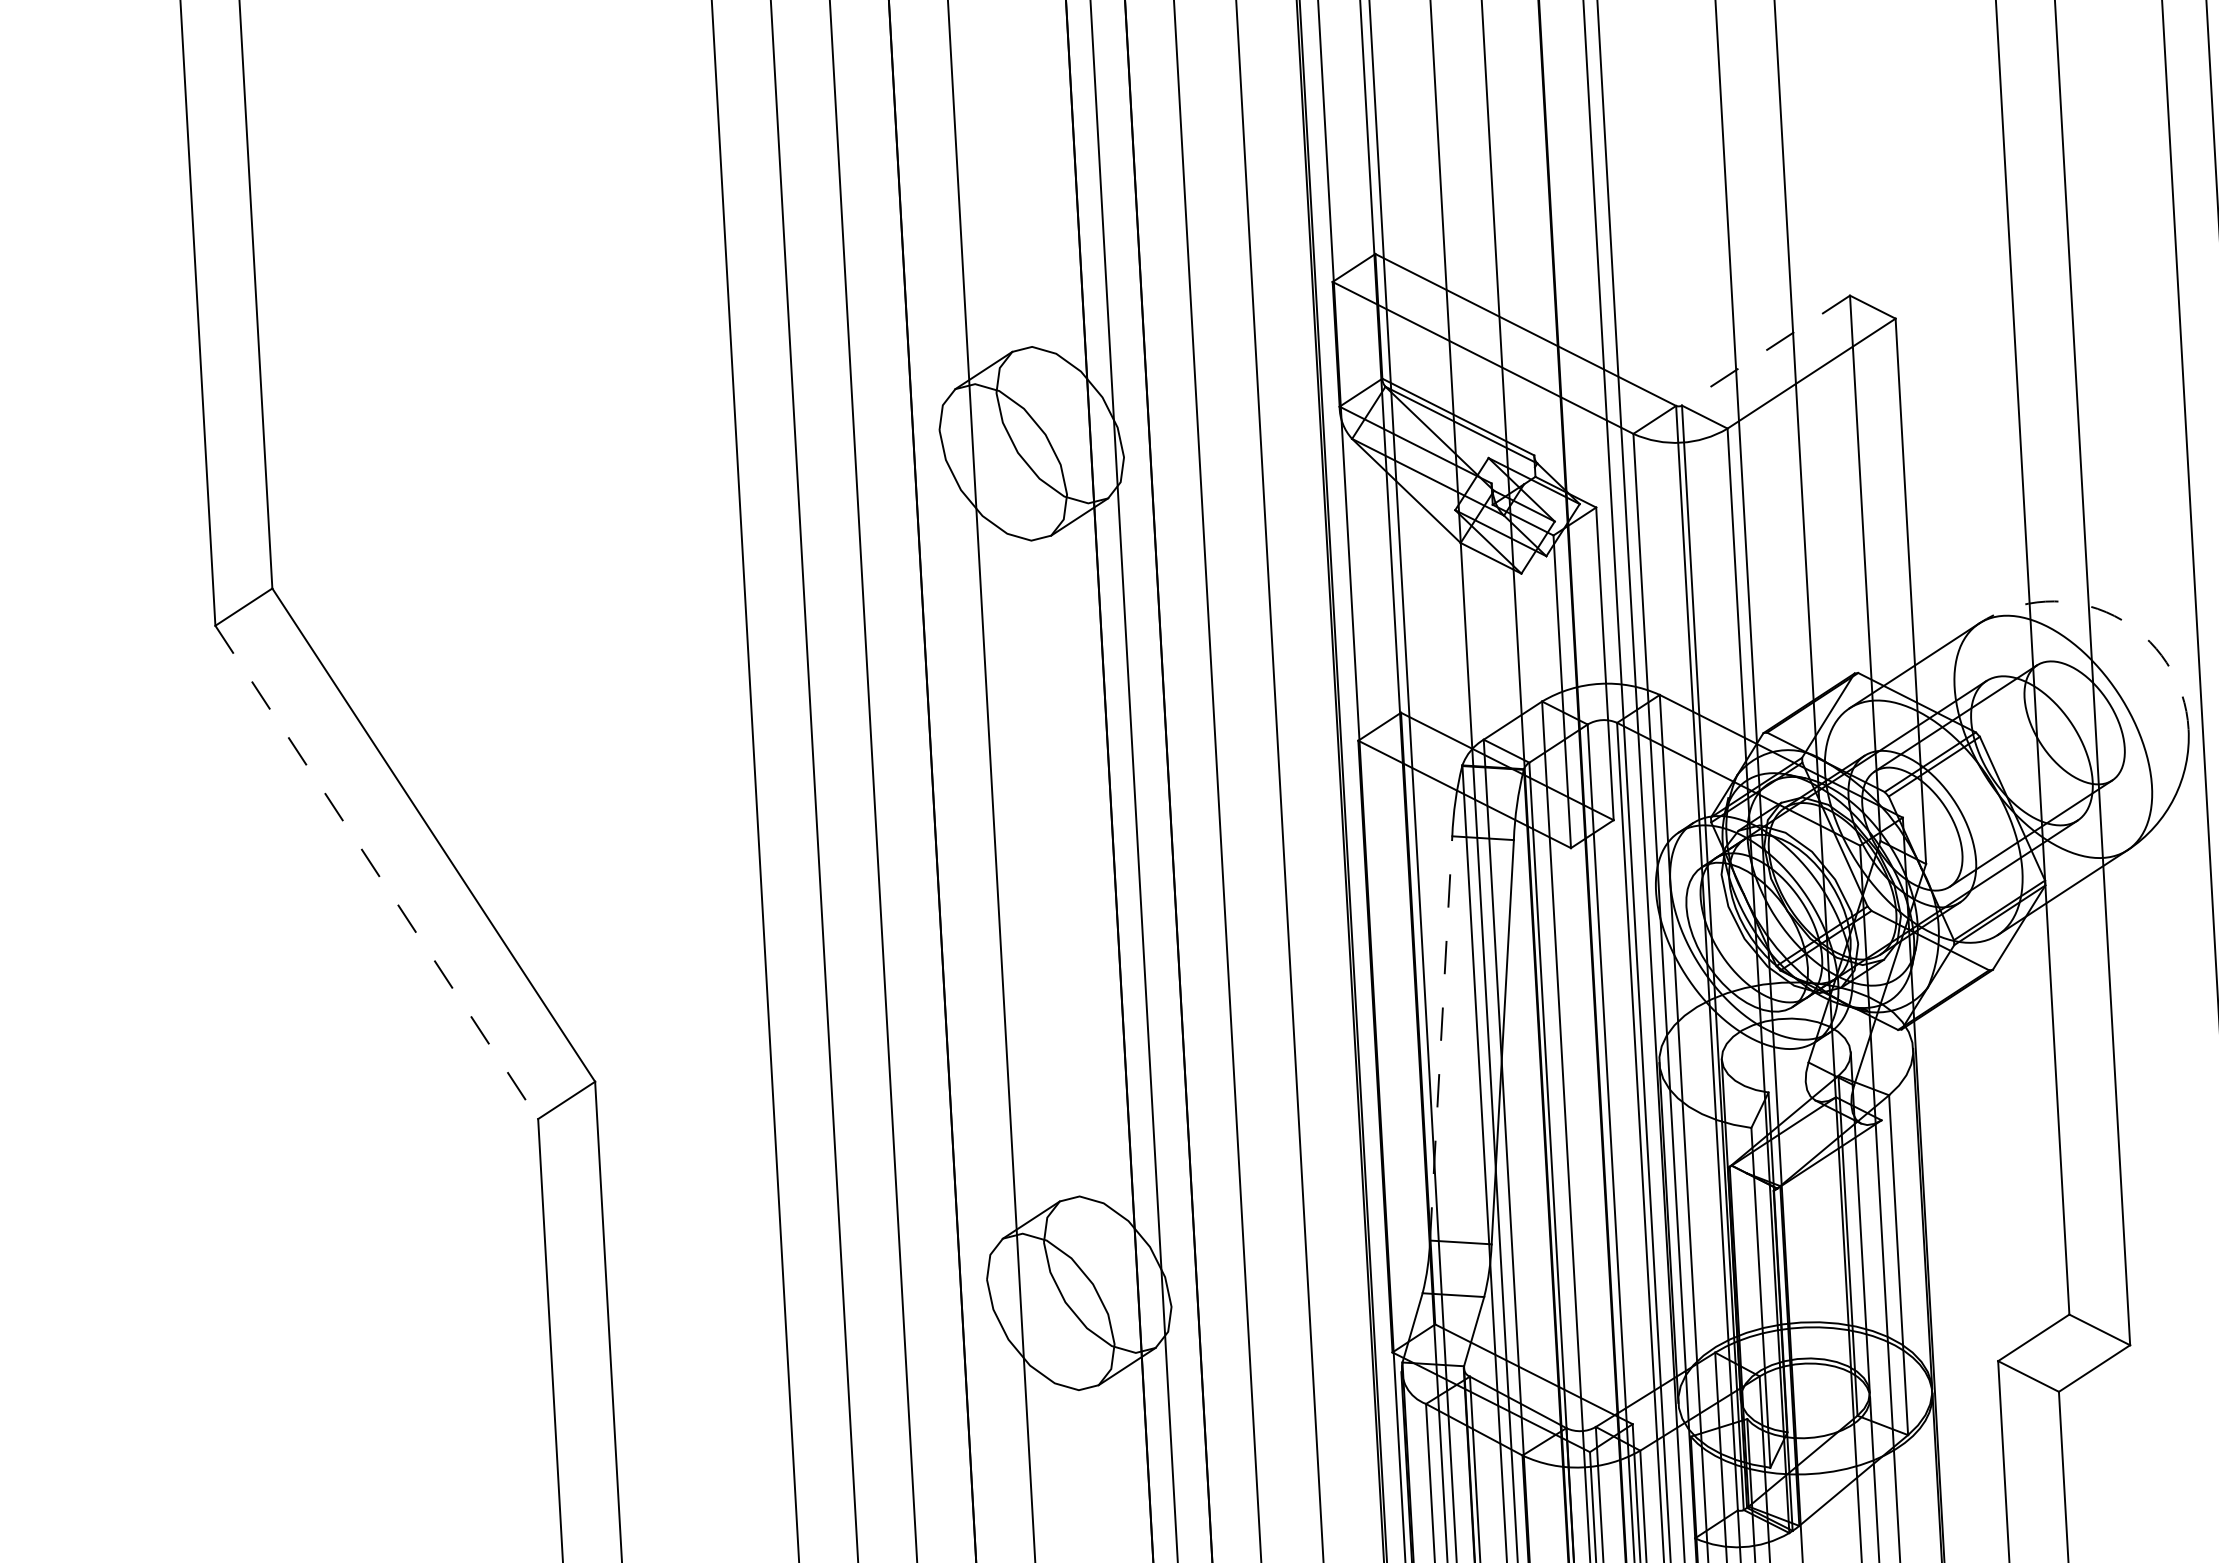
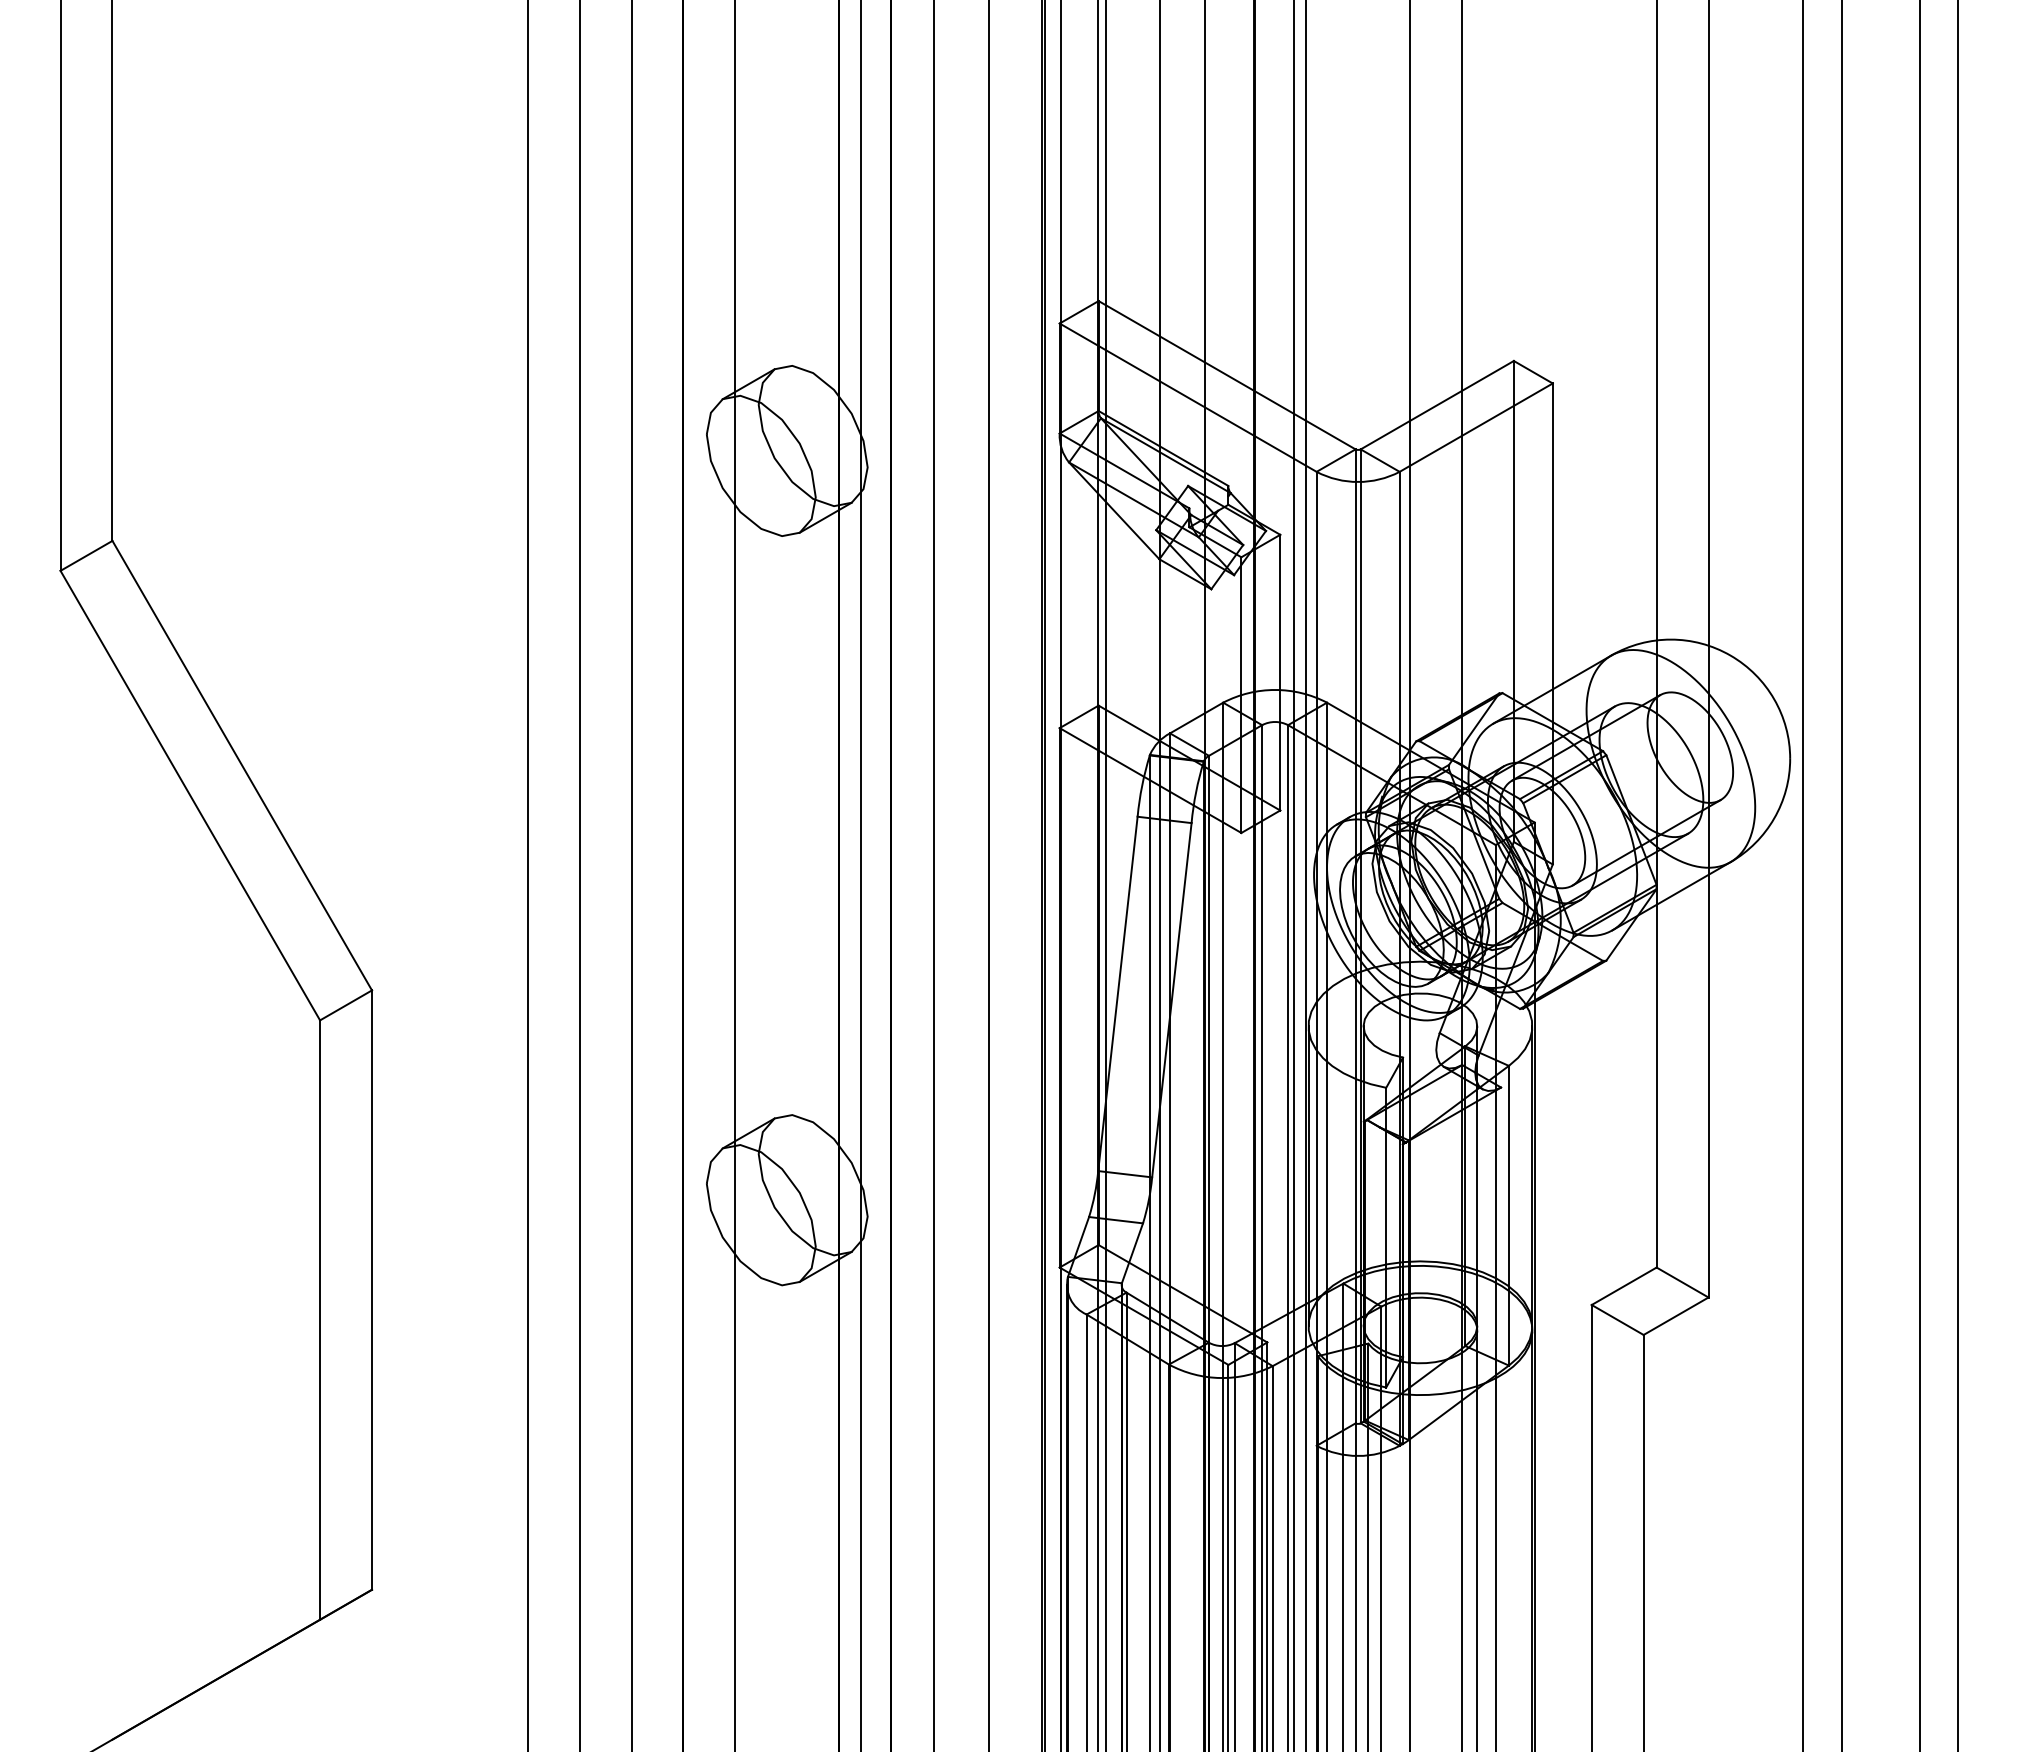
line: (1765, 351) -> (1436, 405), dashed -> solid
arc: (2114, 615) -> (1730, 655), dashed -> solid
line: (376, 872) -> (190, 795), dashed -> solid
line: (1440, 1038) -> (1117, 993), dashed -> solid

